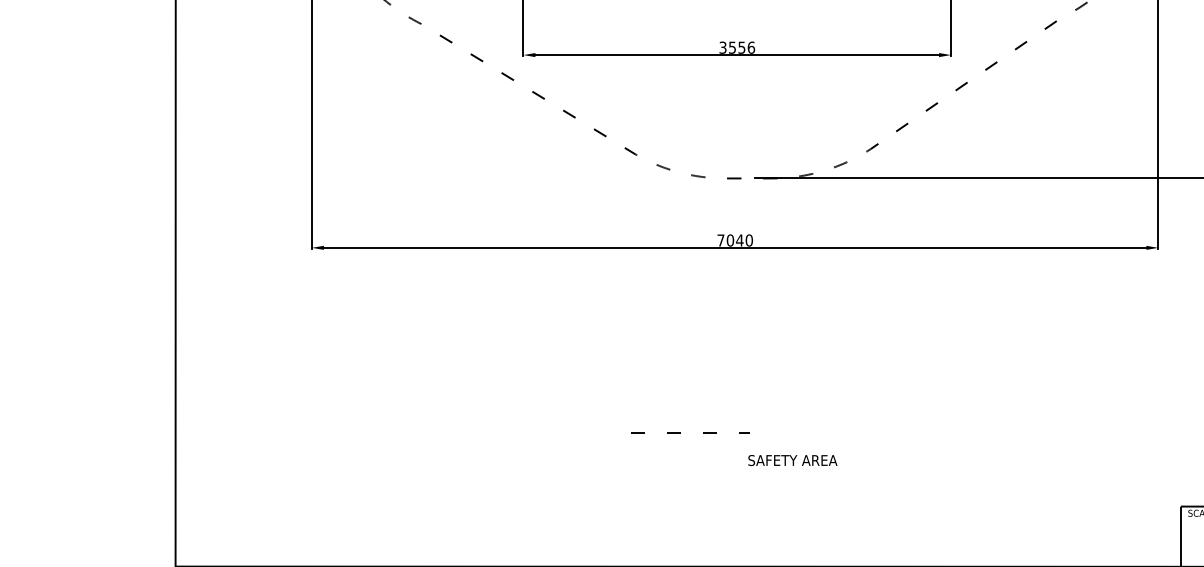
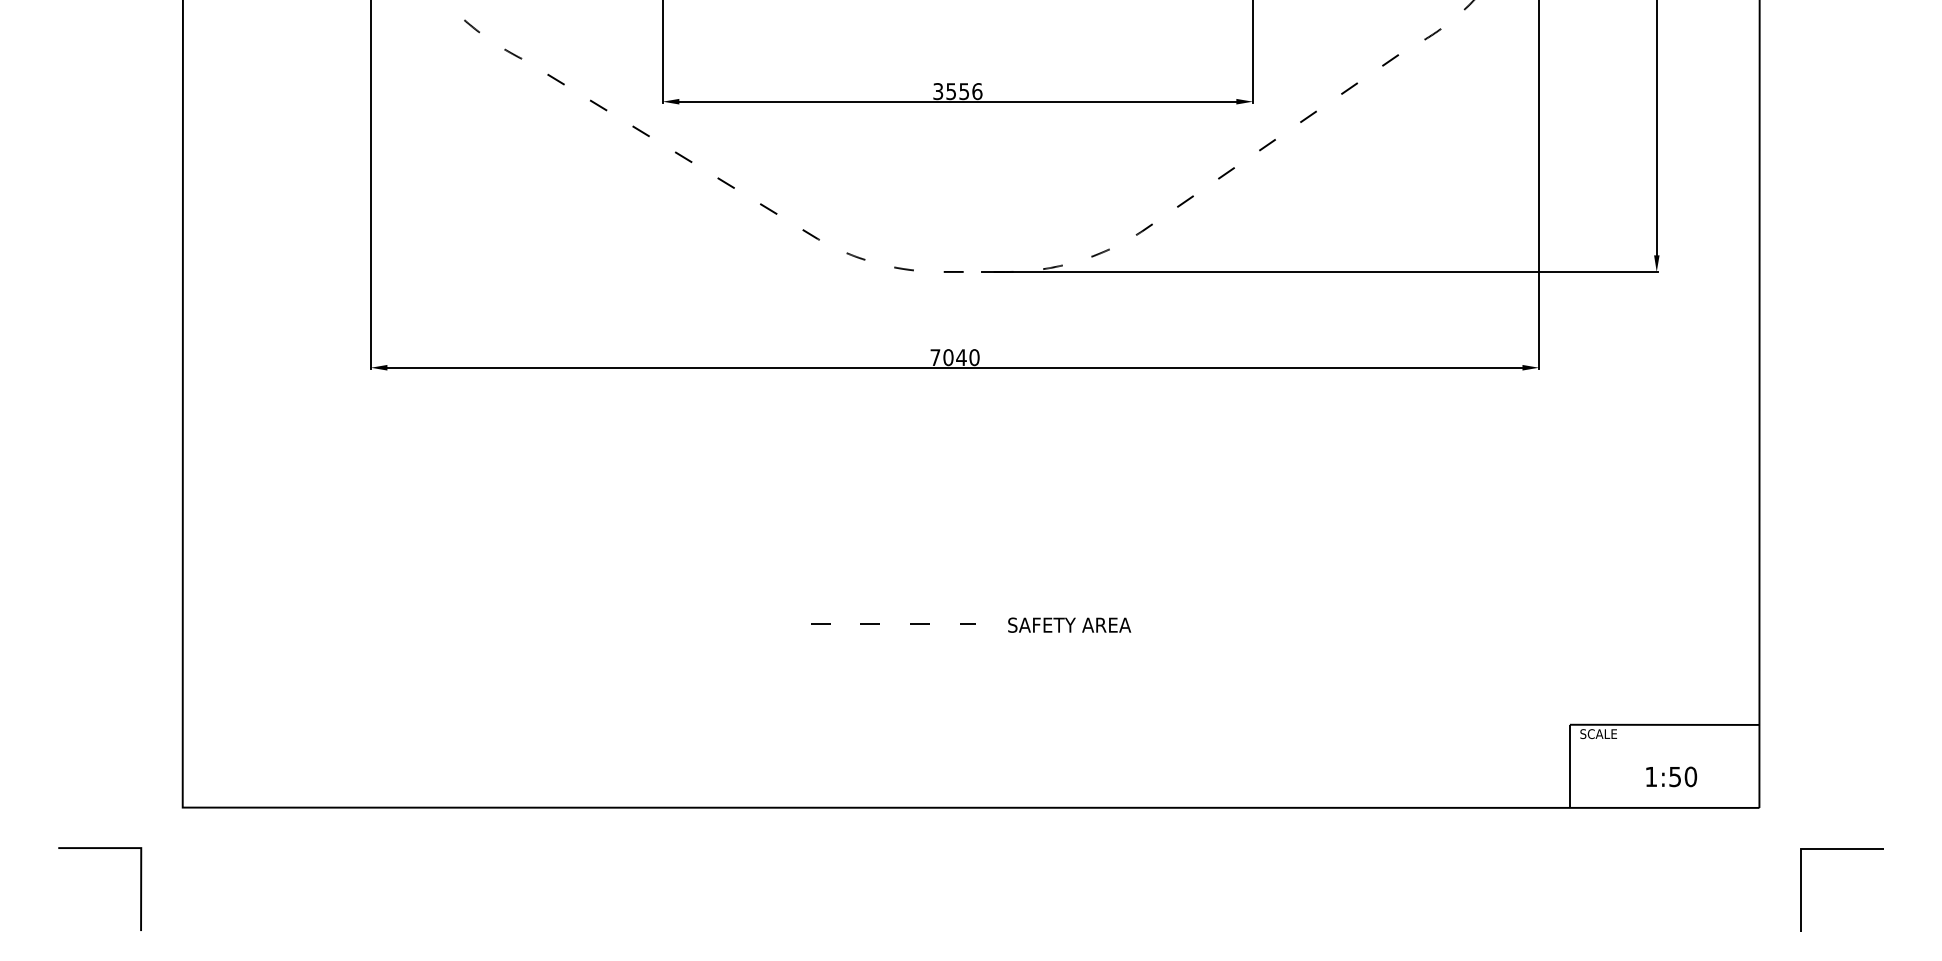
text: (792, 459) -> (1069, 624), moved

